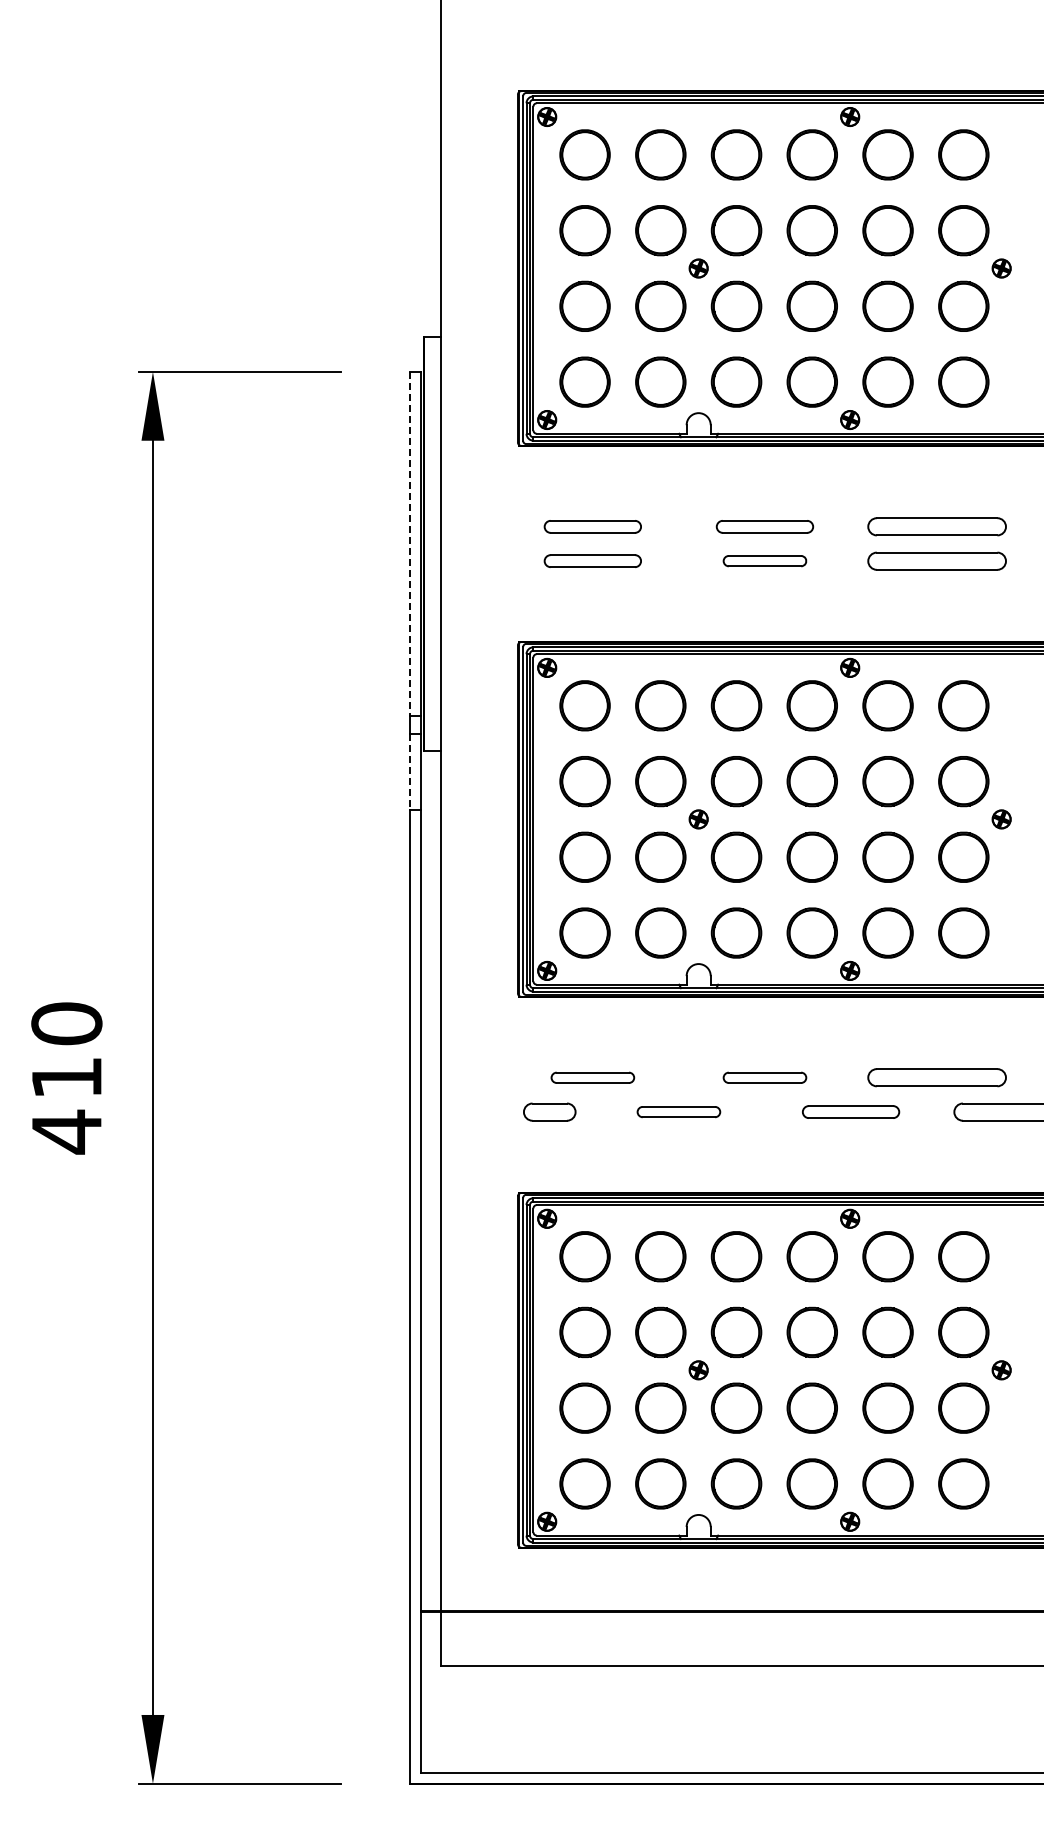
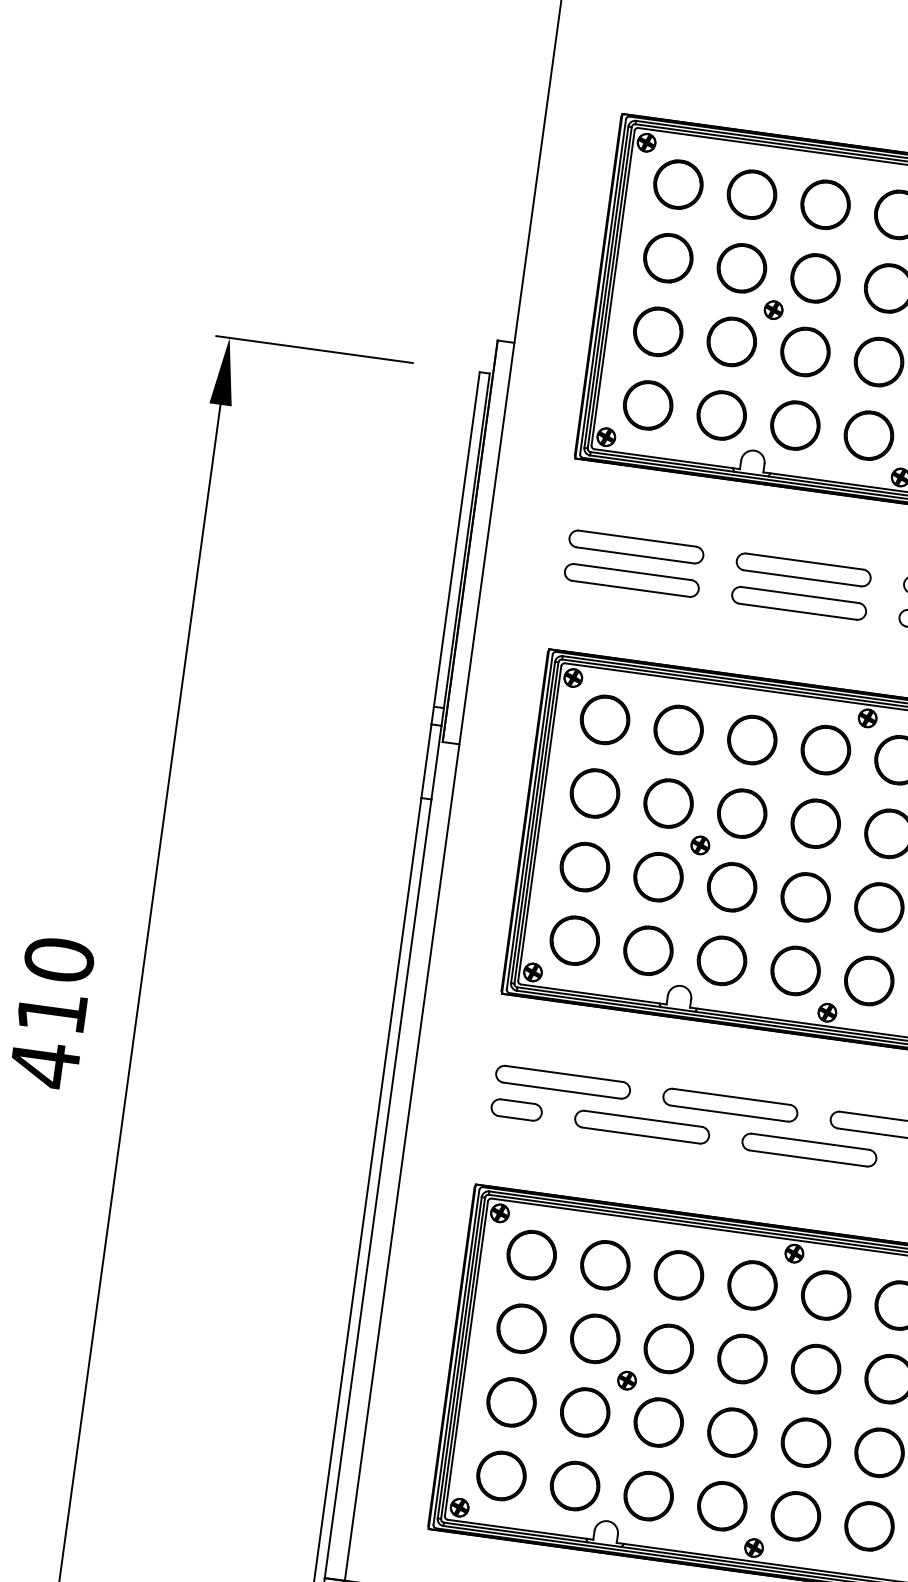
part: (592, 526) -> (636, 546), size x1.43
part: (764, 526) -> (803, 569), size x1.43
line: (410, 544) -> (456, 539), dashed -> solid
part: (592, 560) -> (631, 579), size x1.43
part: (764, 560) -> (798, 602), size x1.67
line: (410, 772) -> (426, 761), dashed -> solid
part: (592, 1077) -> (562, 1082), size x1.67
part: (764, 1077) -> (729, 1104), size x1.67
part: (678, 1111) -> (641, 1126), size x1.67
part: (850, 1111) -> (808, 1149), size x1.43

